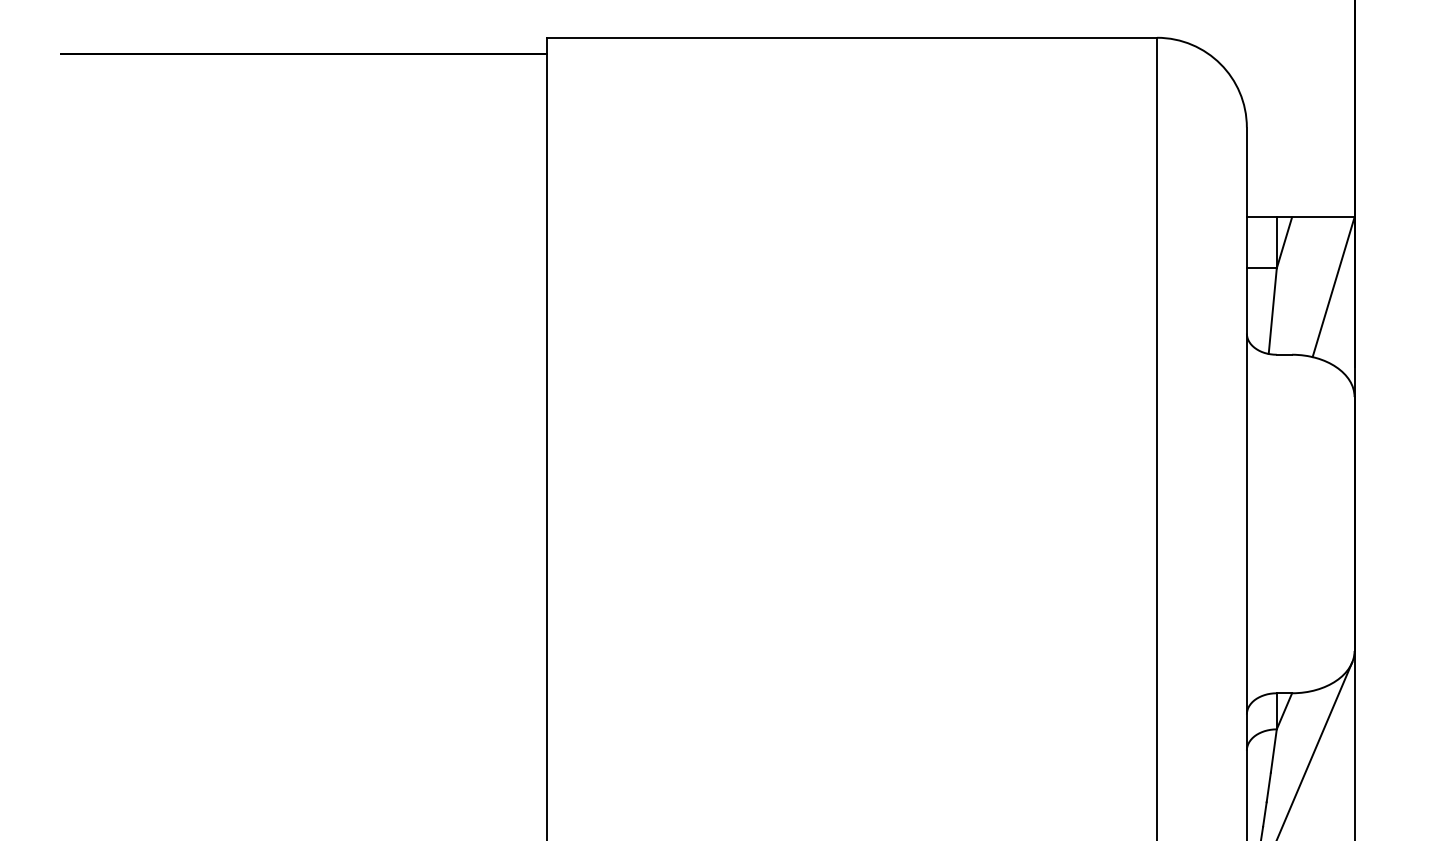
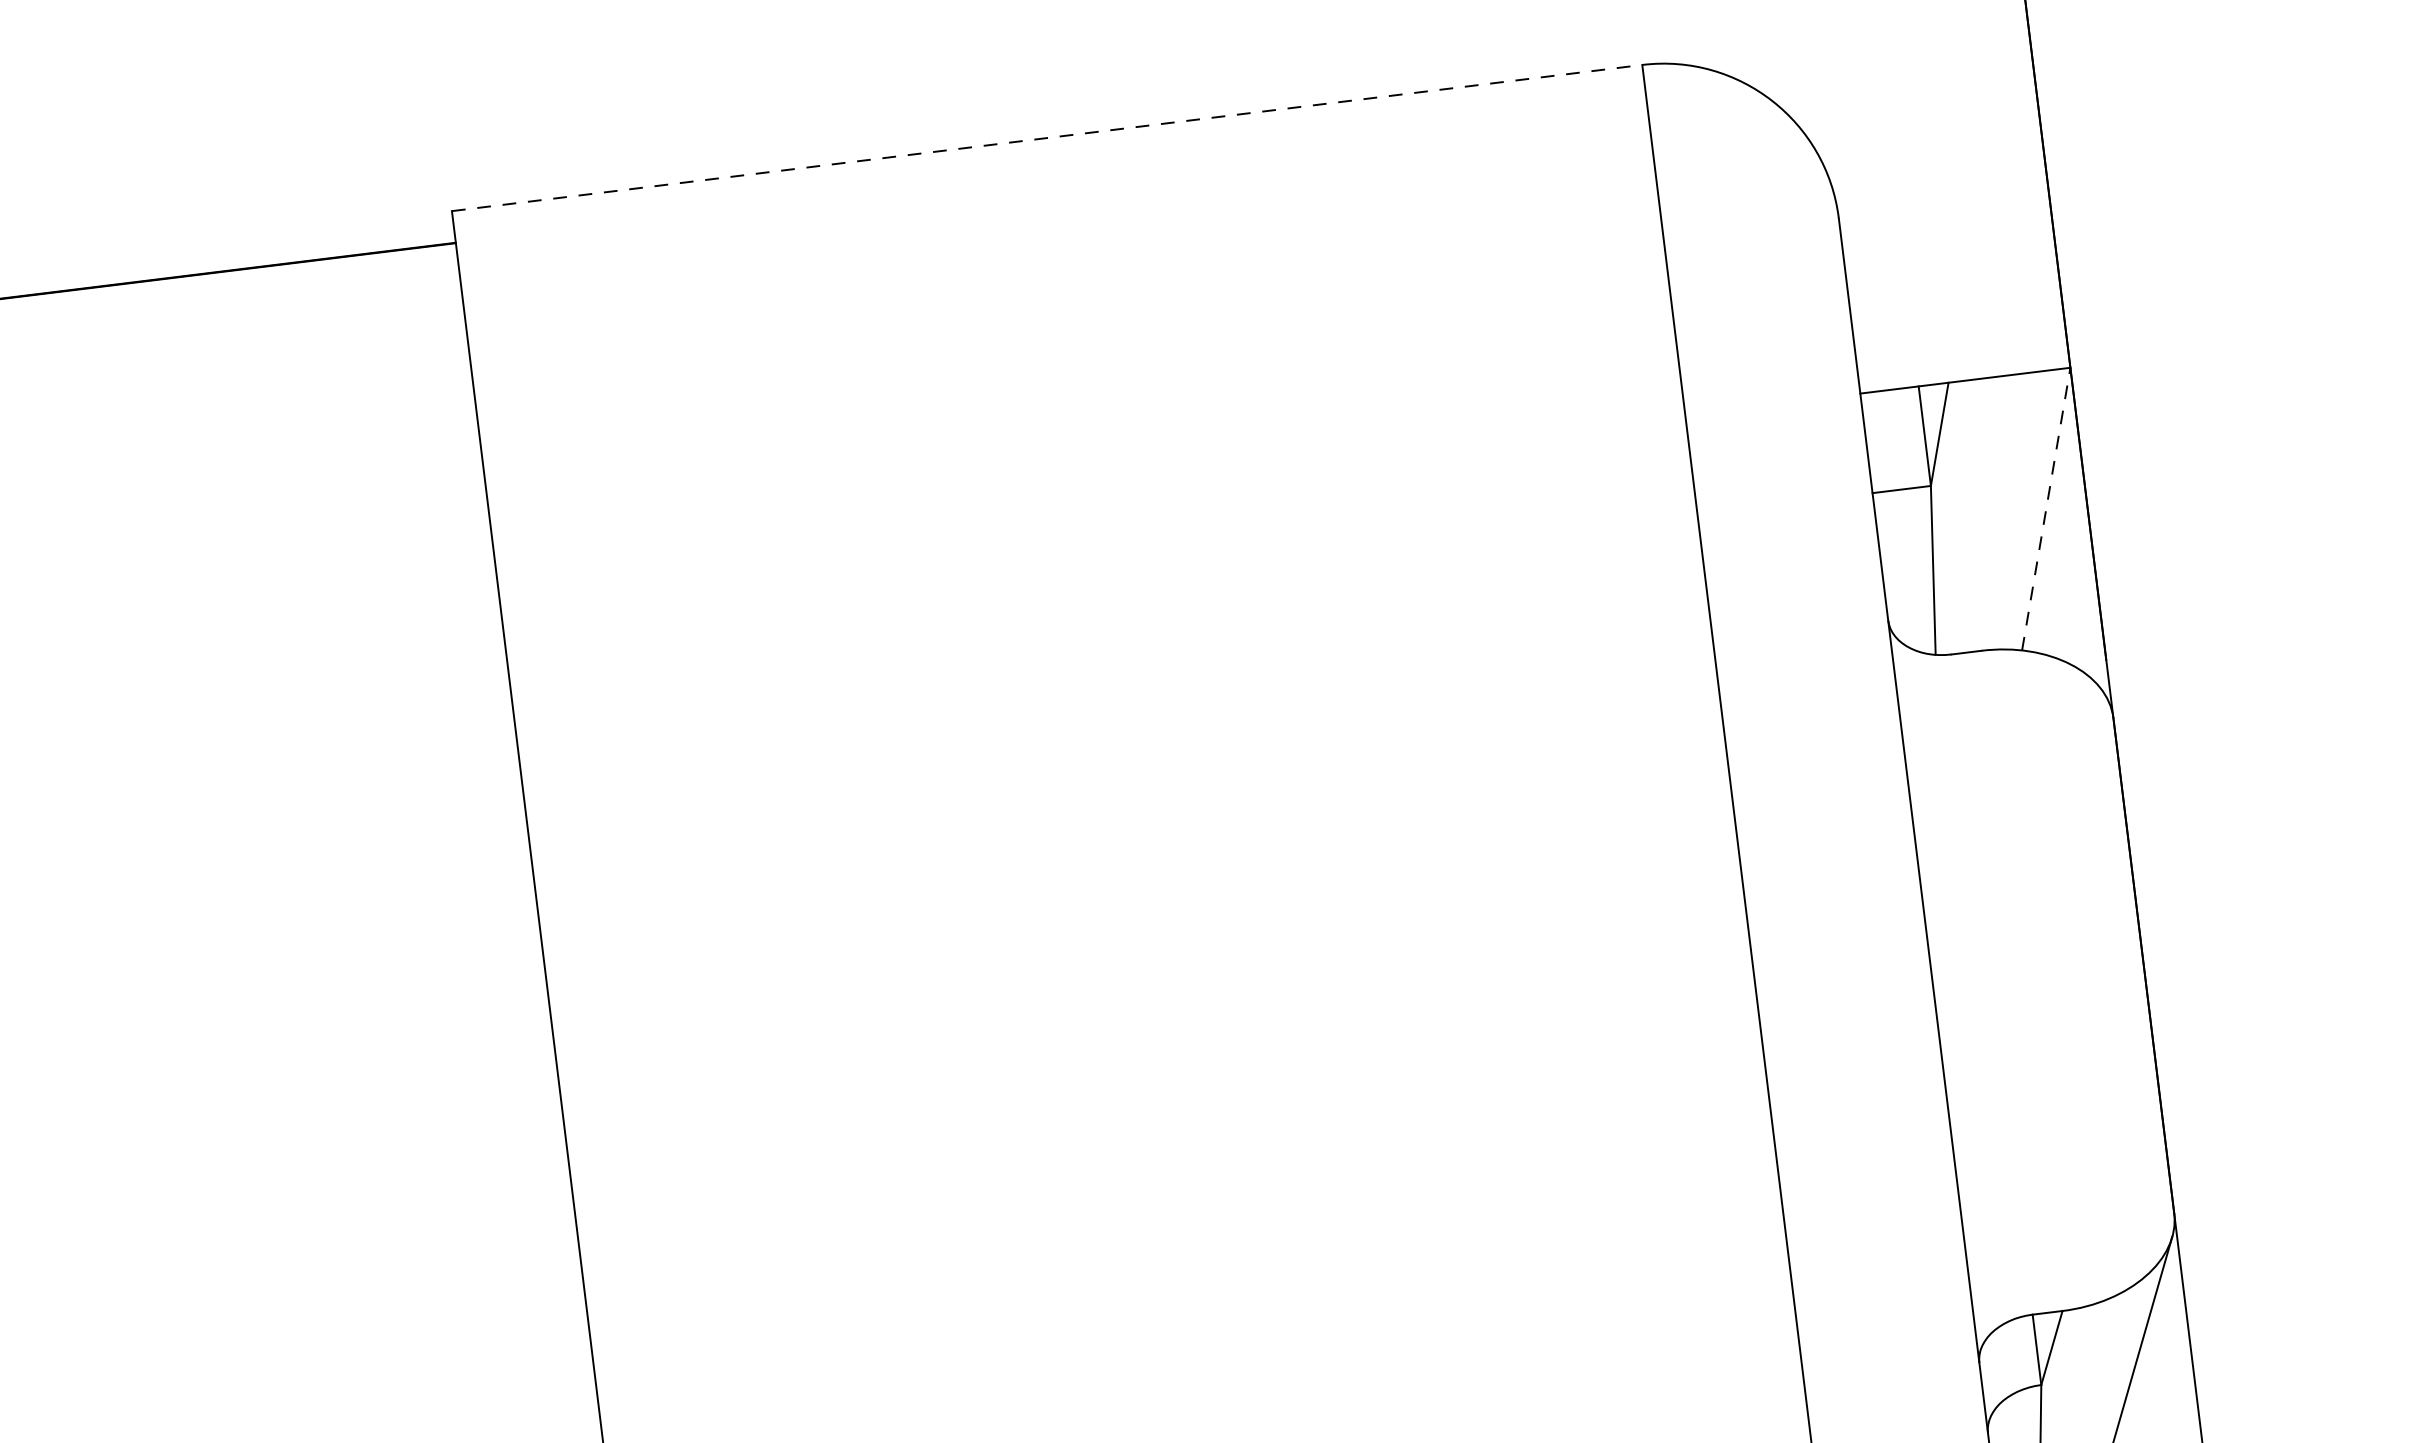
line: (852, 37) -> (1048, 137), solid -> dashed
line: (1333, 287) -> (2046, 509), solid -> dashed

